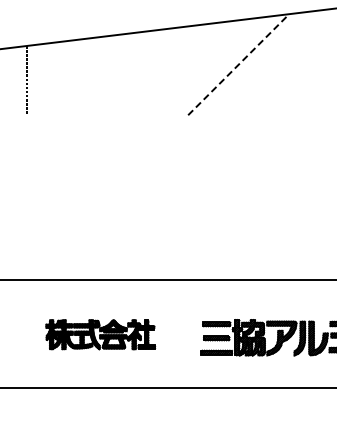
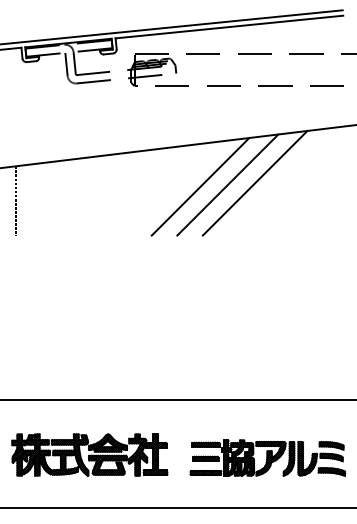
line: (265, 62) -> (254, 182), added
line: (239, 64) -> (228, 184), dashed -> solid
line: (211, 66) -> (200, 186), added
part: (100, 334) -> (89, 454), size x1.43

